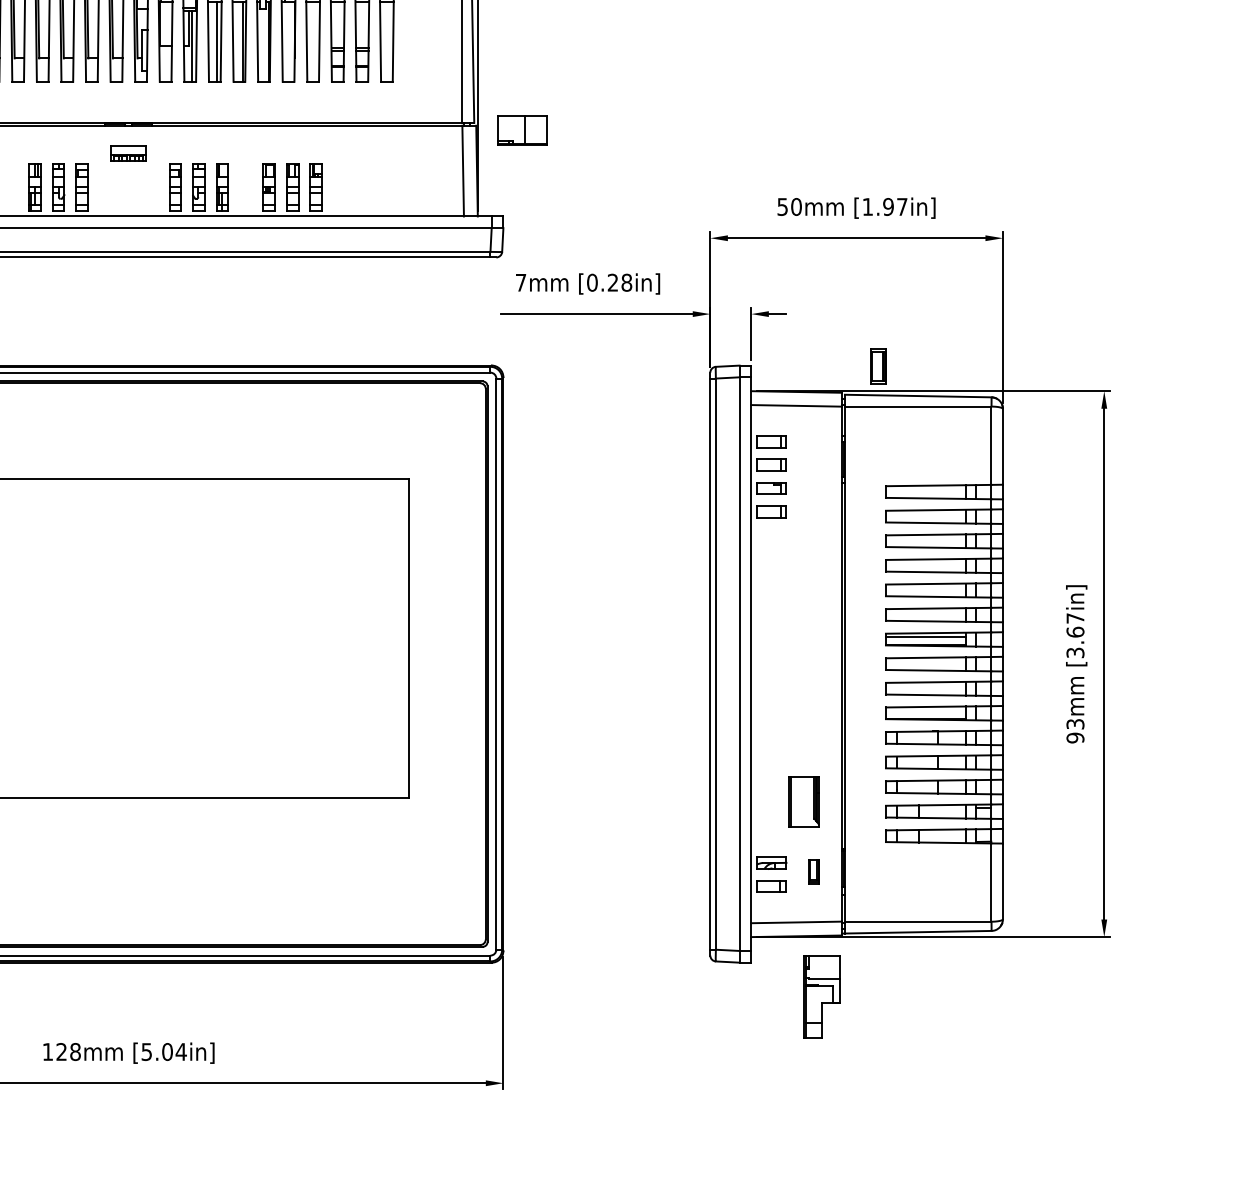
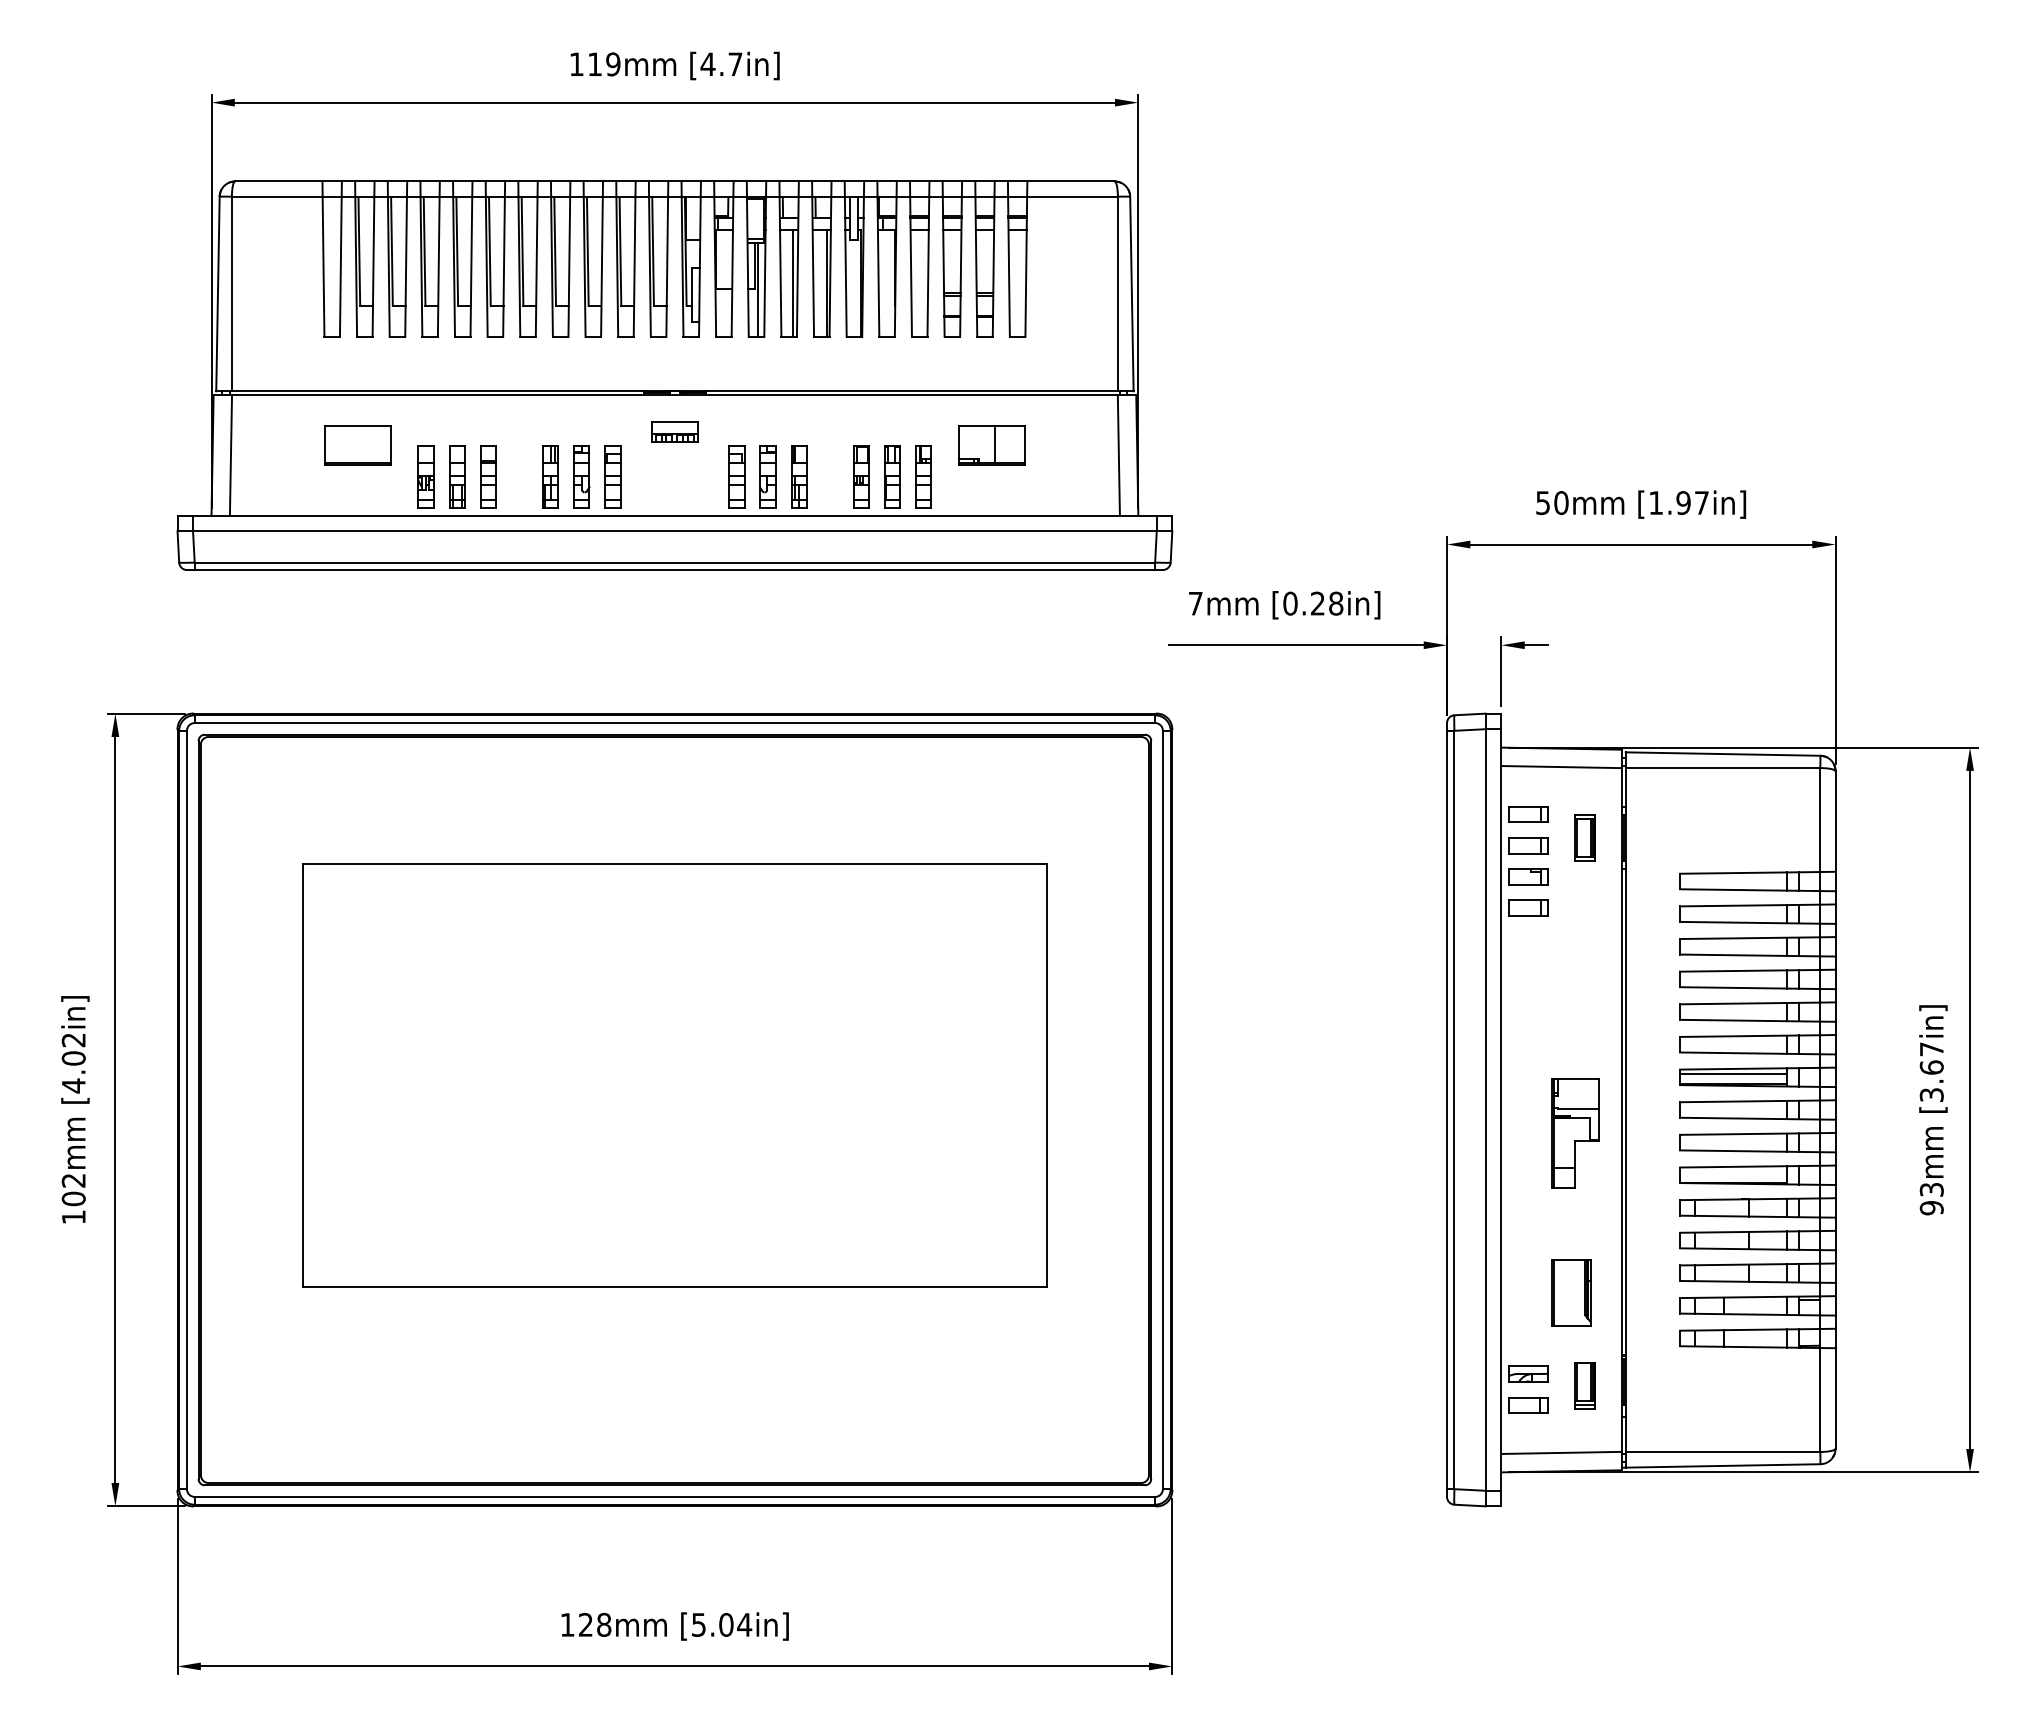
part: (522, 130) -> (991, 445), moved
part: (877, 366) -> (1584, 837), moved
part: (813, 871) -> (1584, 1385), size x1.43
part: (822, 997) -> (1575, 1133), moved

